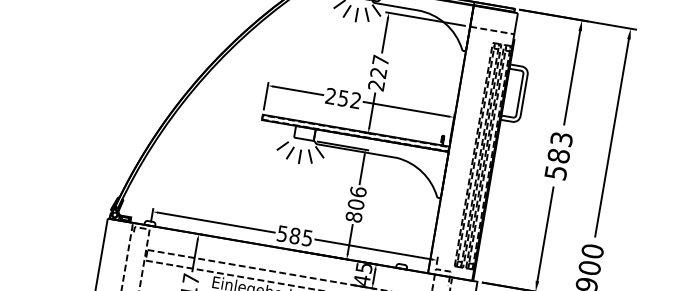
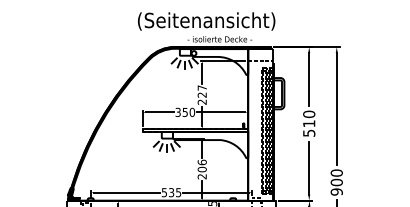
text: (343, 98) -> (185, 112), 252 -> 350
text: (560, 146) -> (309, 118), 583 -> 510
text: (352, 216) -> (201, 176), 806 -> 206
text: (294, 235) -> (171, 192), 585 -> 535

